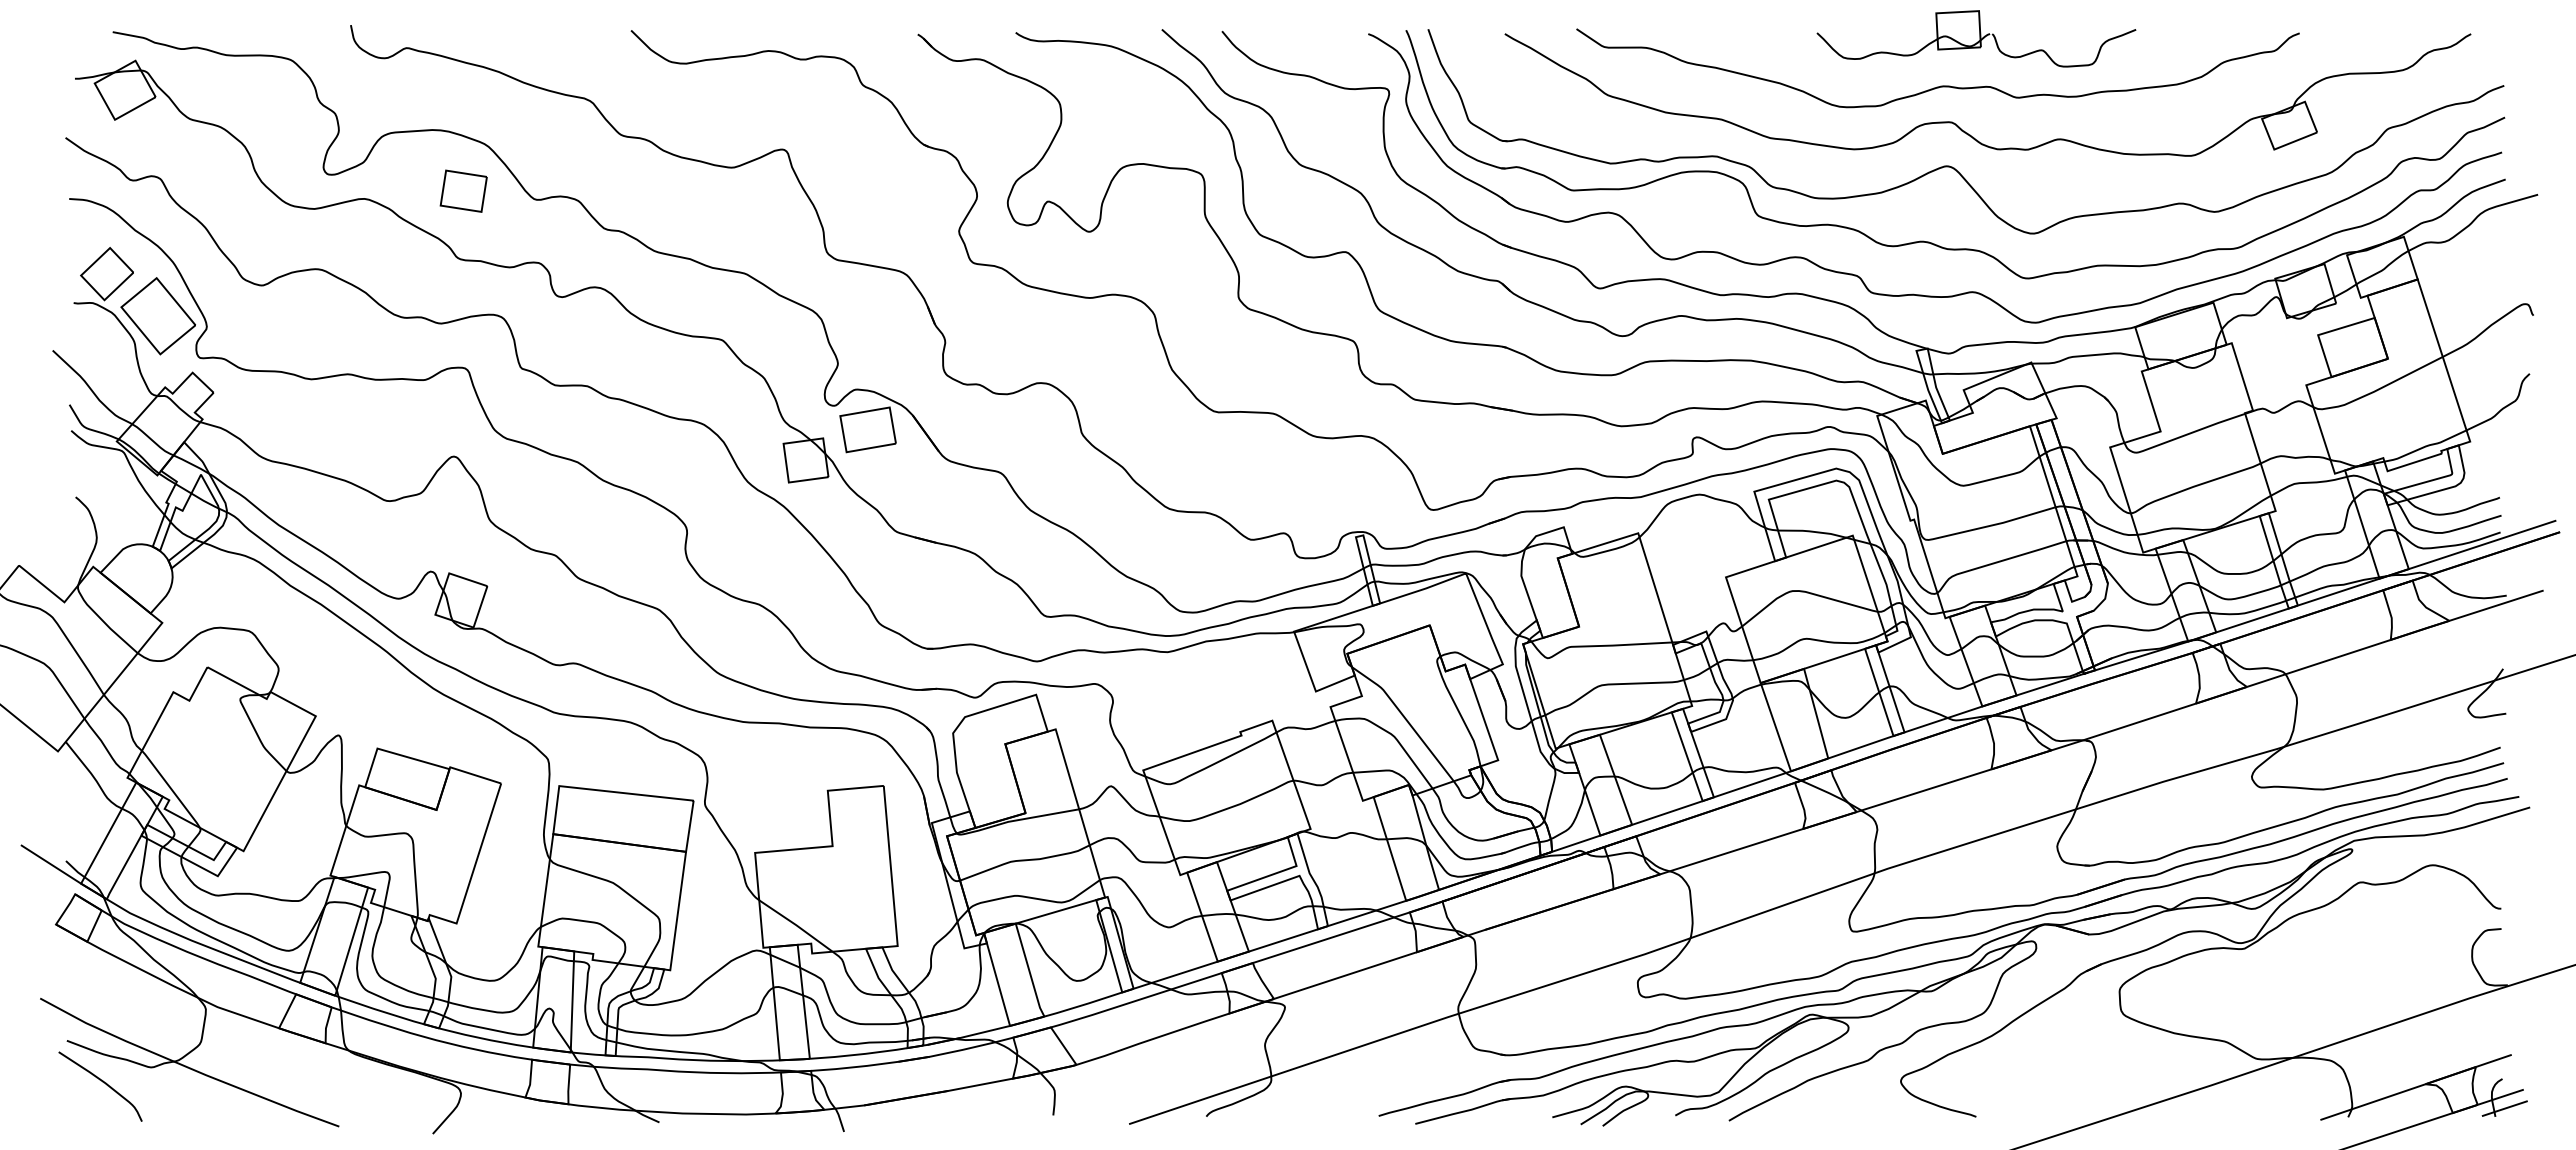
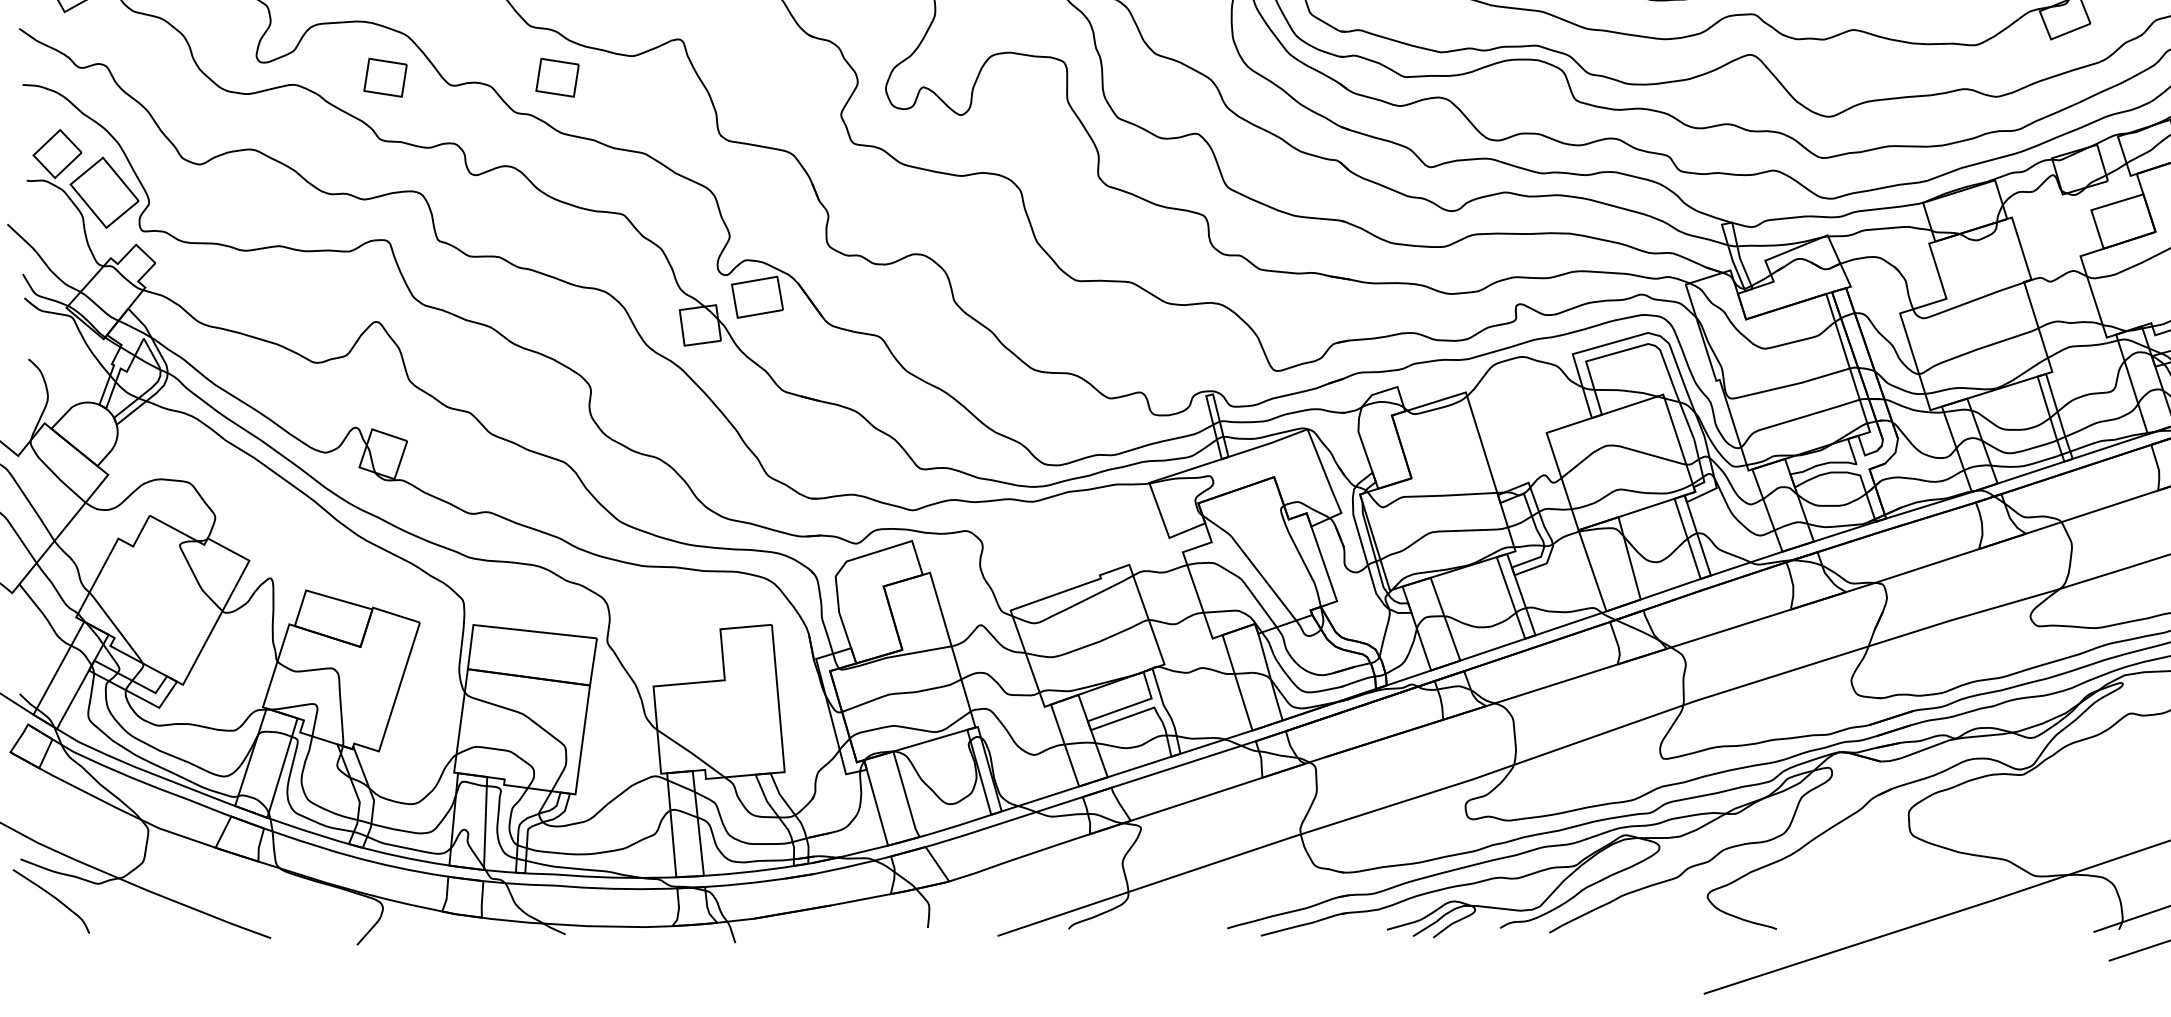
part: (650, 190) -> (557, 77), added

